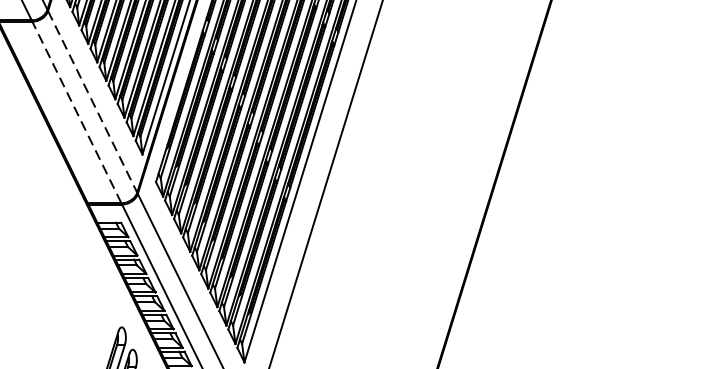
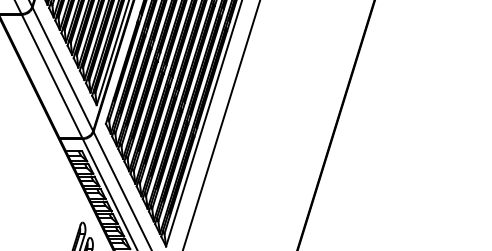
line: (92, 102) -> (62, 69), dashed -> solid
line: (77, 112) -> (52, 76), dashed -> solid

